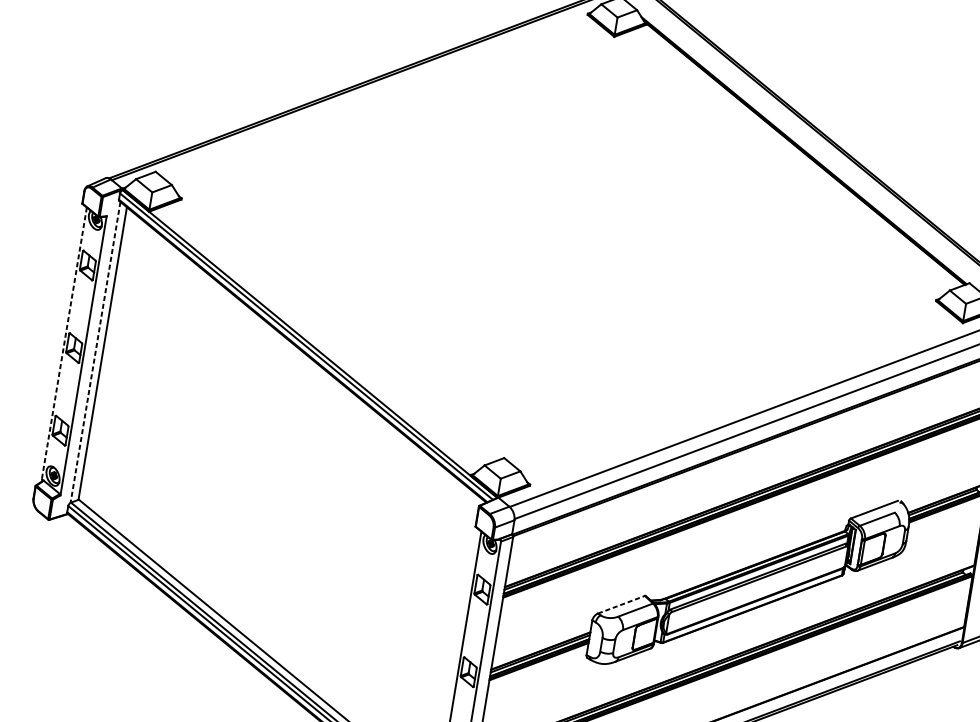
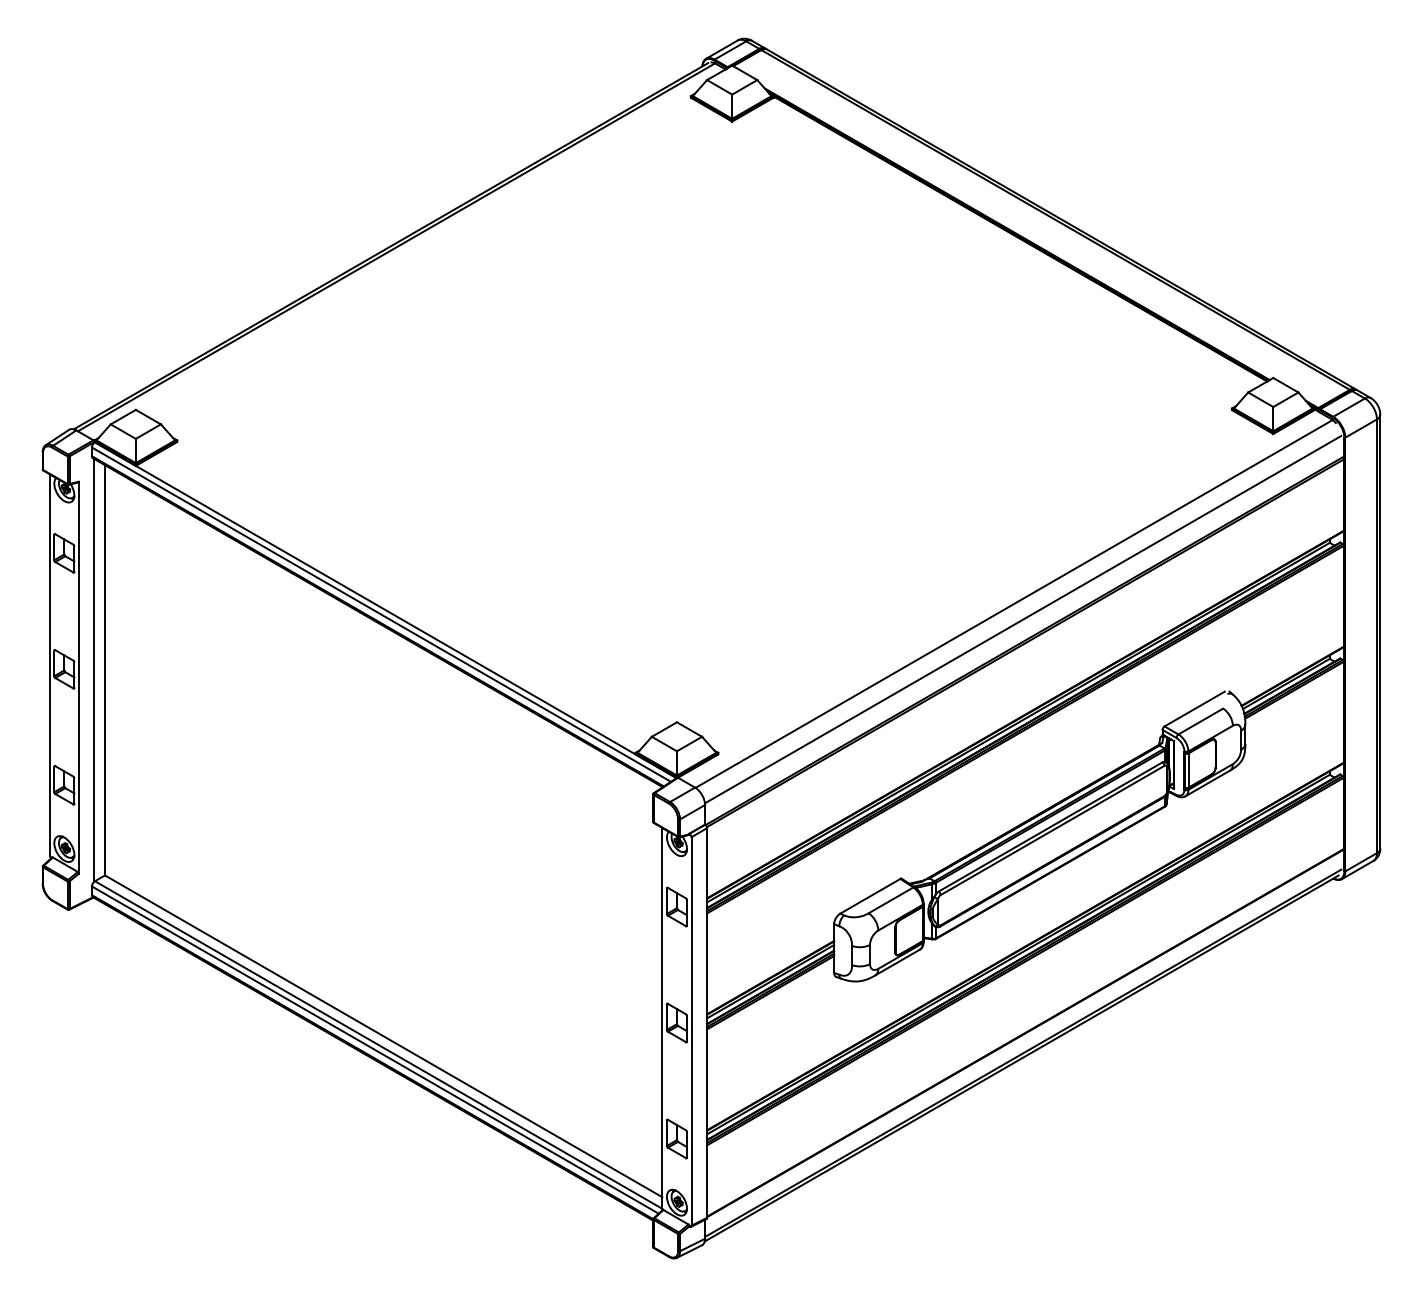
line: (64, 342) -> (49, 664), dashed -> solid
line: (95, 352) -> (94, 670), dashed -> solid
line: (621, 604) -> (870, 896), dashed -> solid

